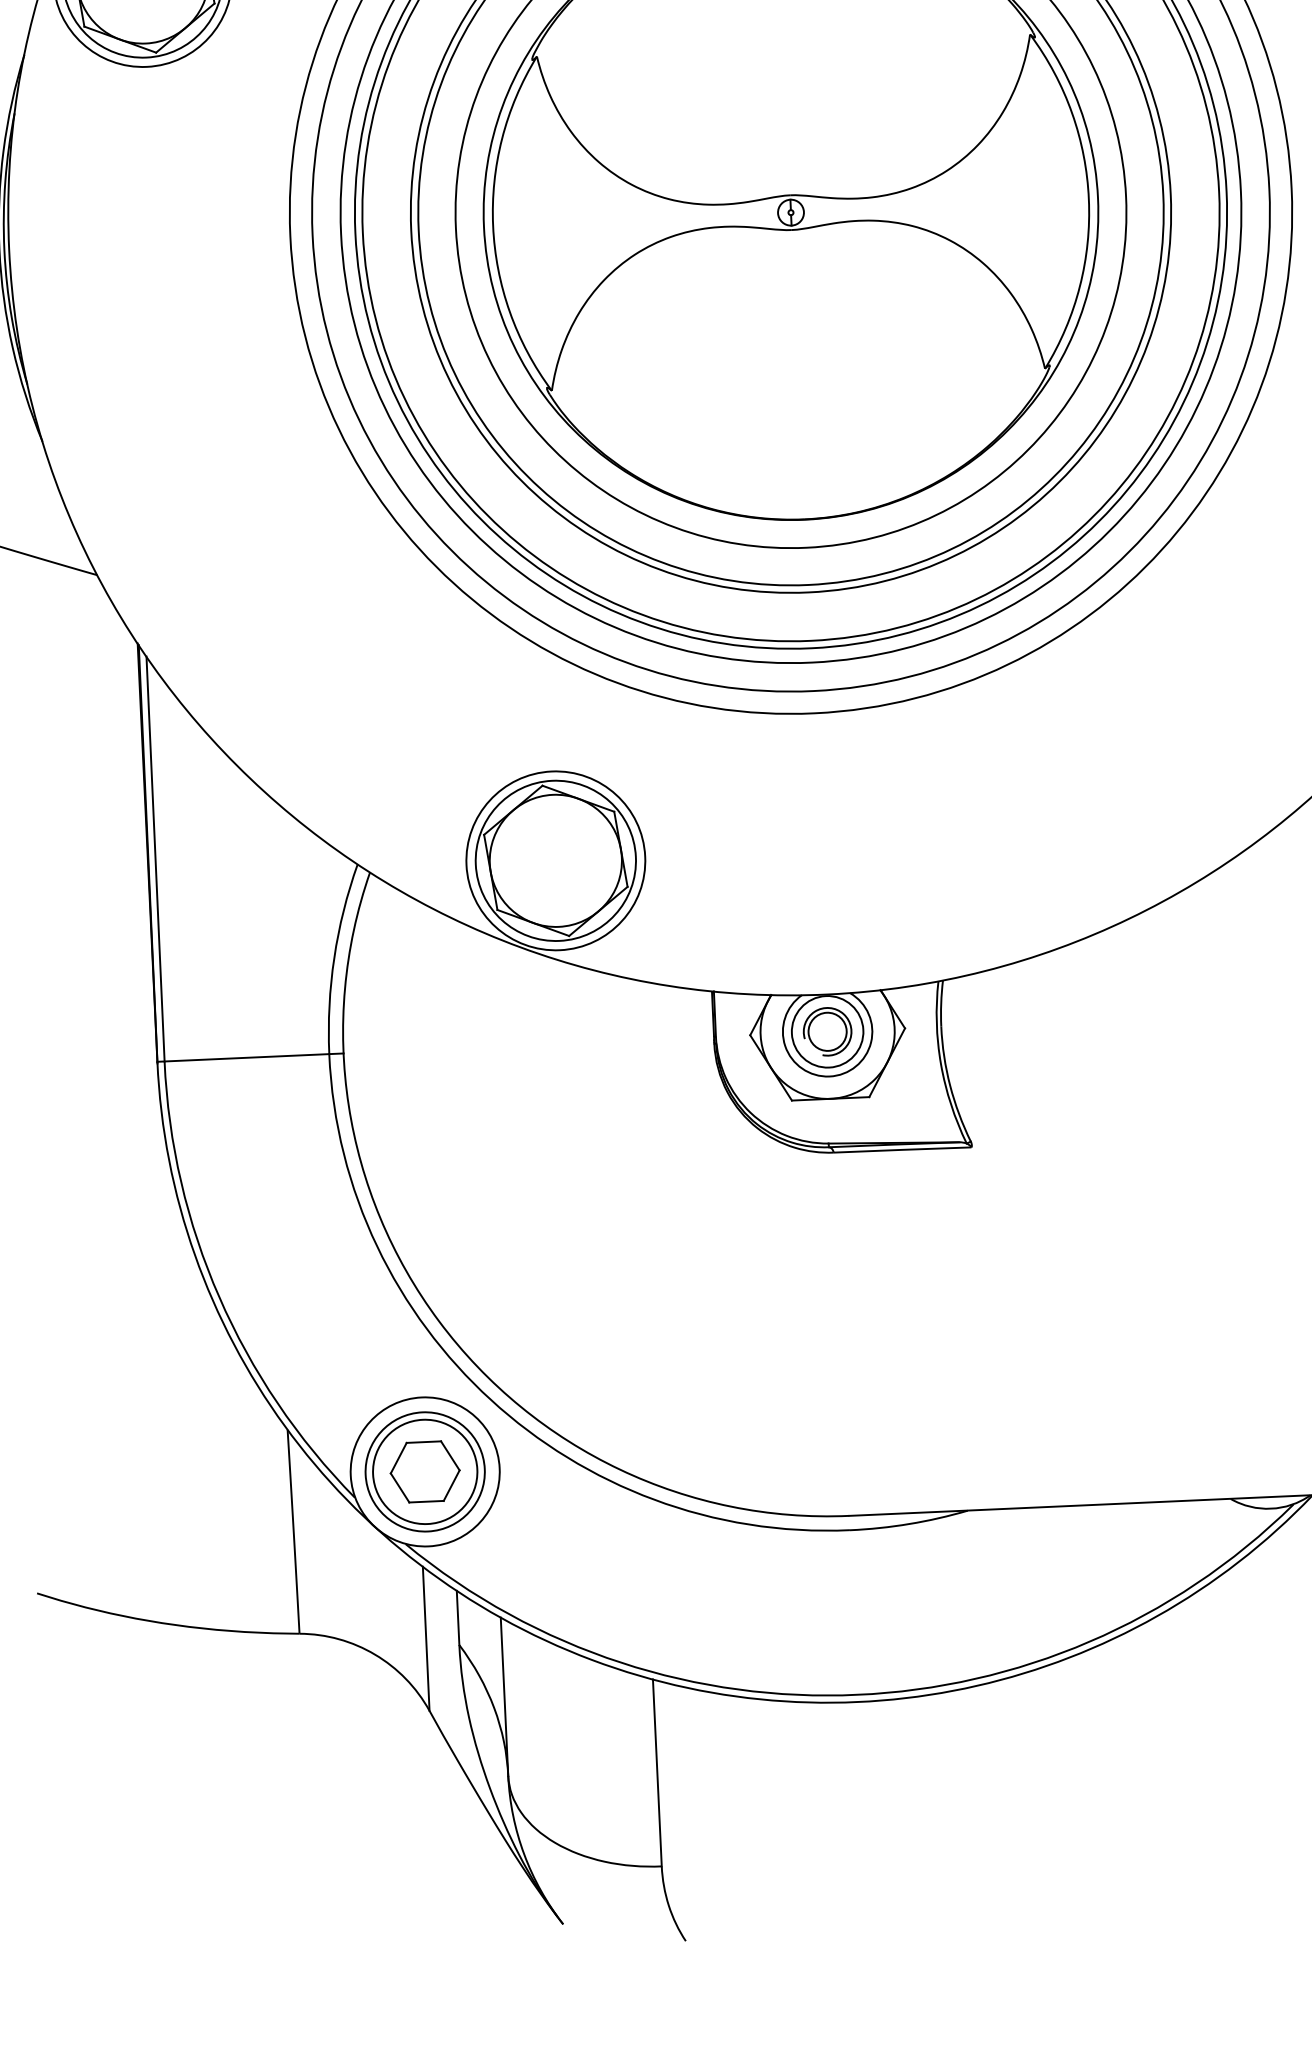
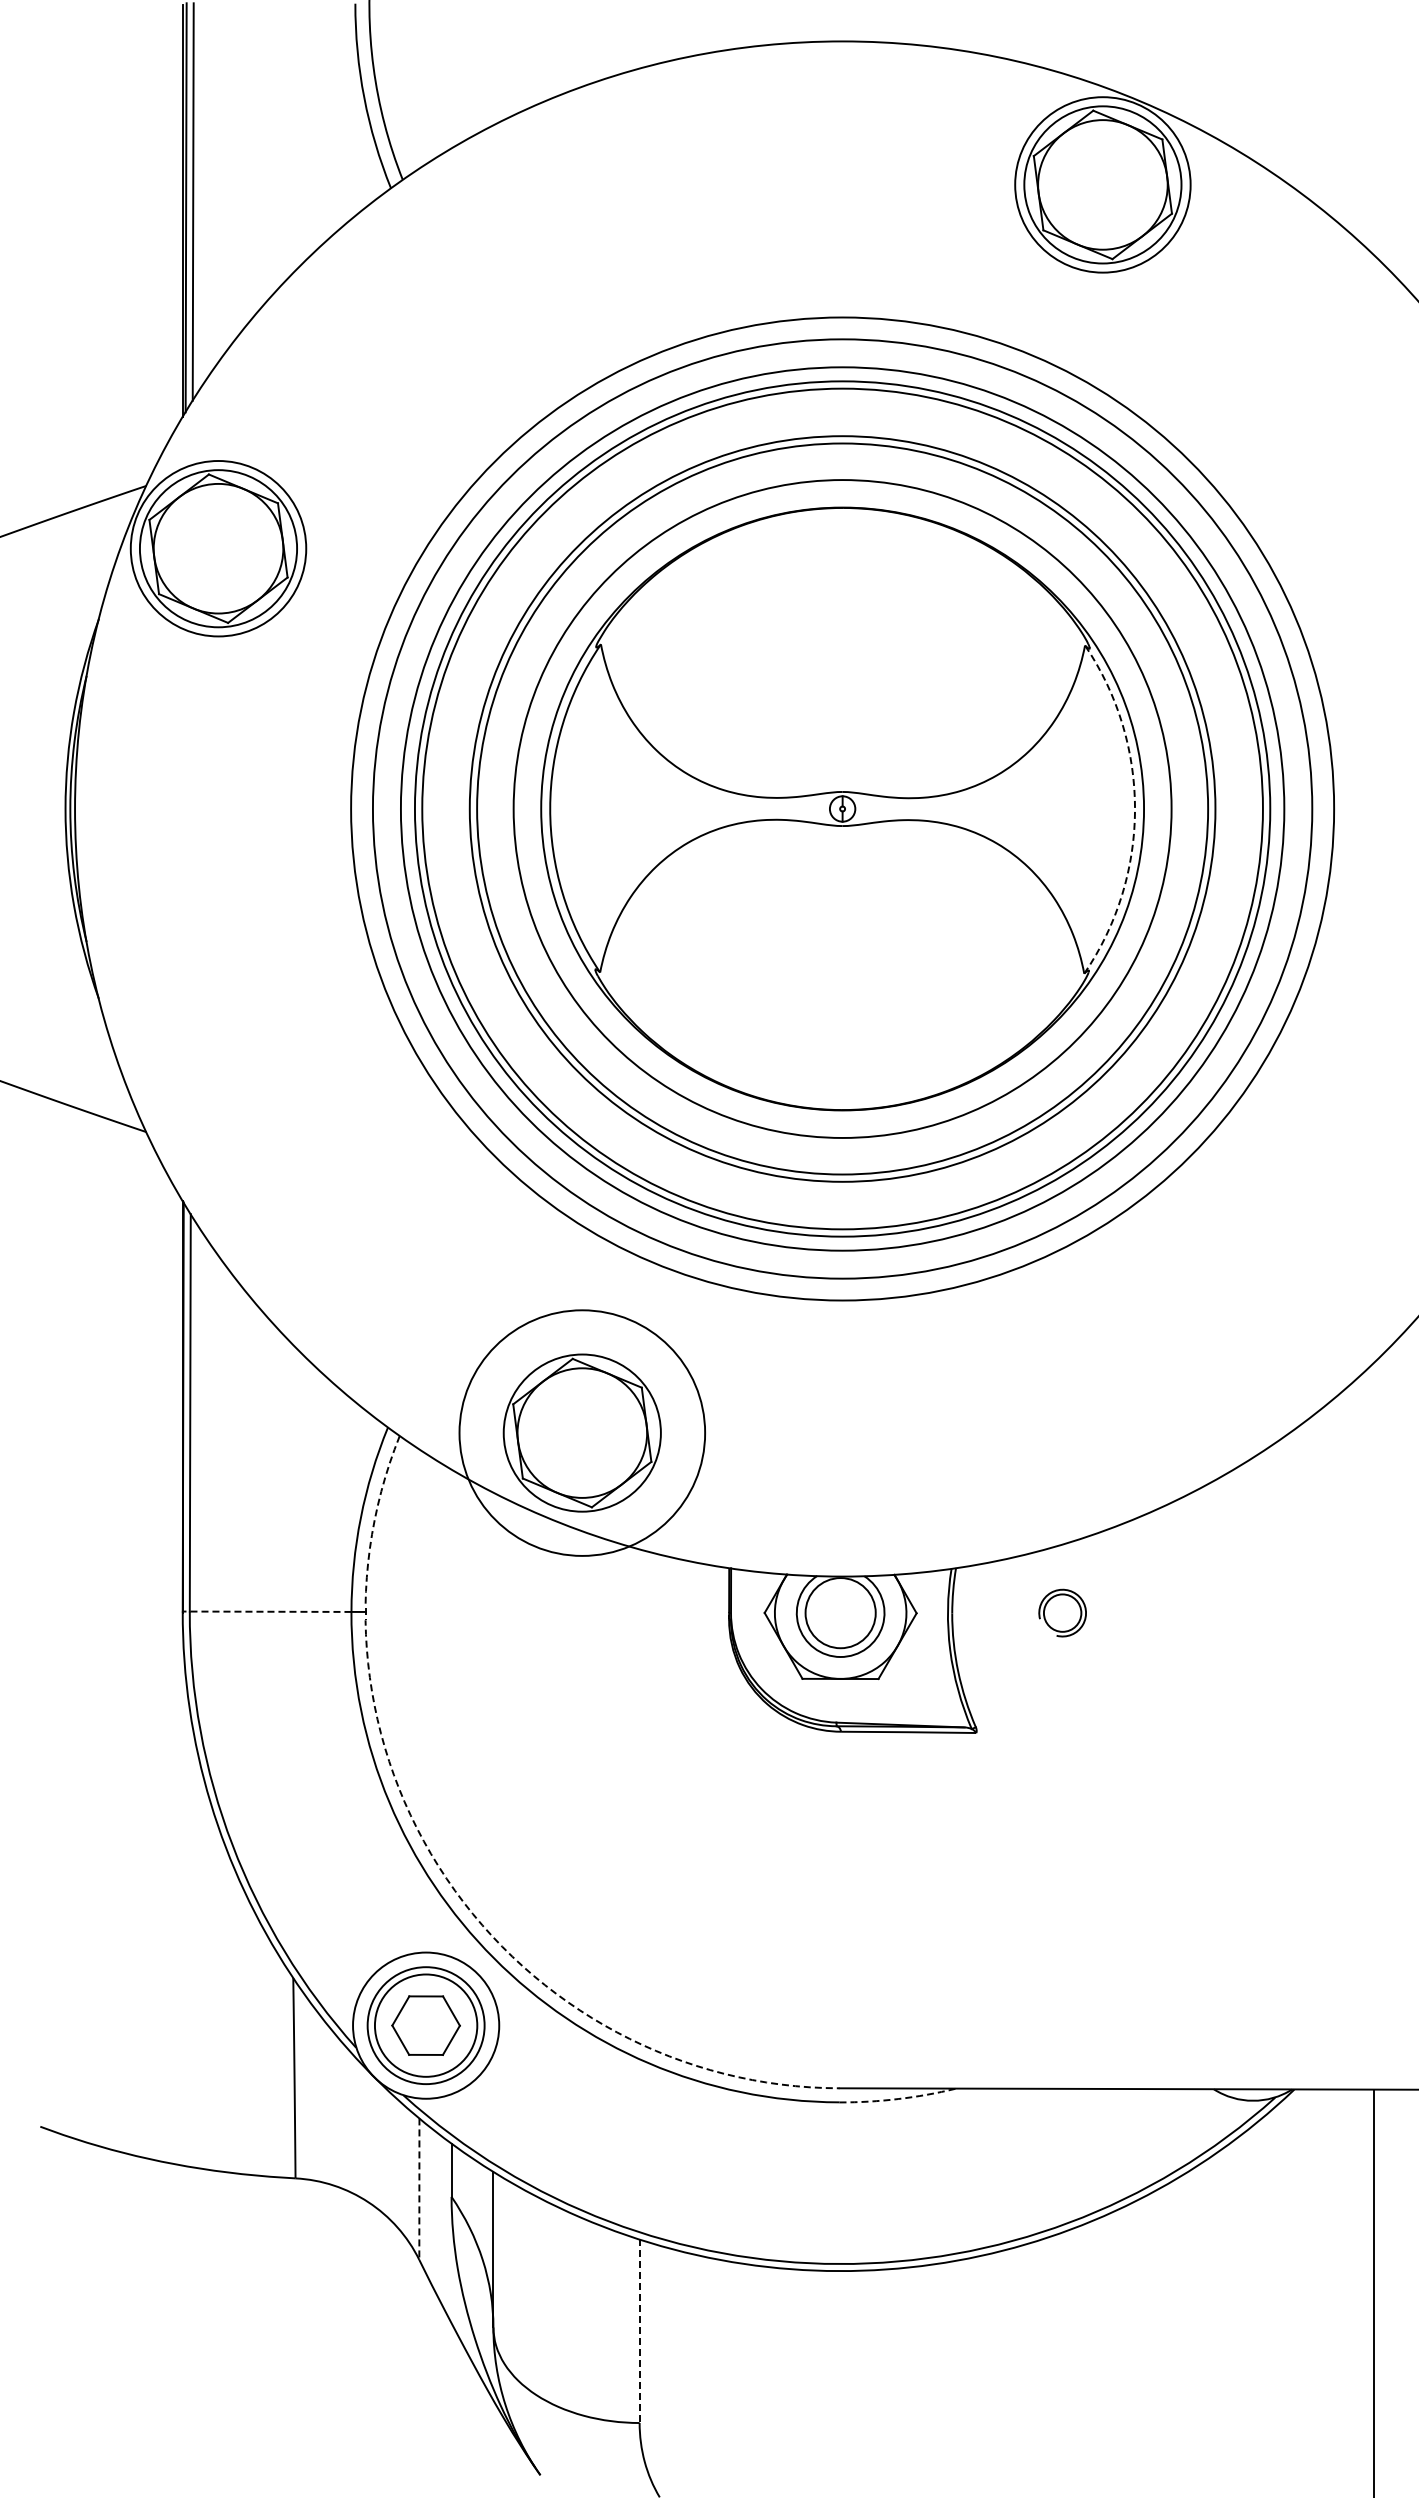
arc: (1089, 199) -> (1135, 809), solid -> dashed
circle: (555, 860) -> (582, 1432), size x1.4
part: (827, 1031) -> (1062, 1612), moved
line: (242, 1057) -> (266, 1611), solid -> dashed
arc: (438, 1321) -> (446, 1878), solid -> dashed
arc: (909, 1524) -> (898, 2099), solid -> dashed
line: (426, 1639) -> (419, 2189), solid -> dashed
line: (657, 1773) -> (639, 2331), solid -> dashed

